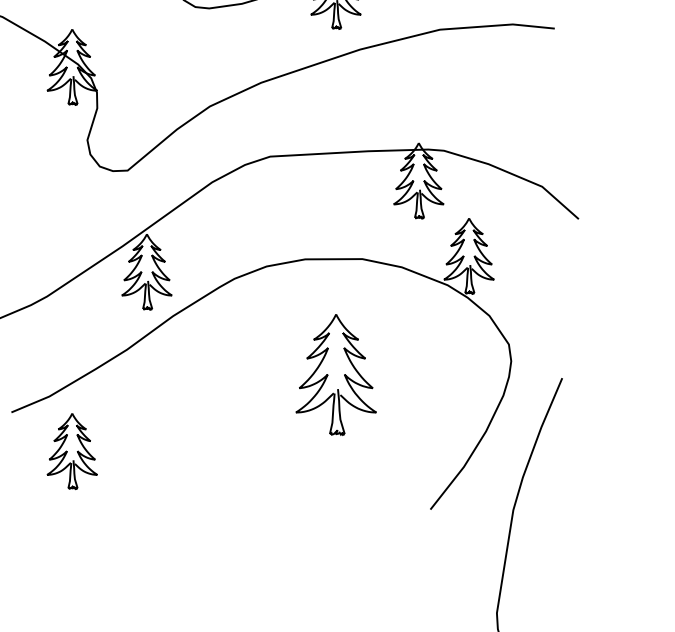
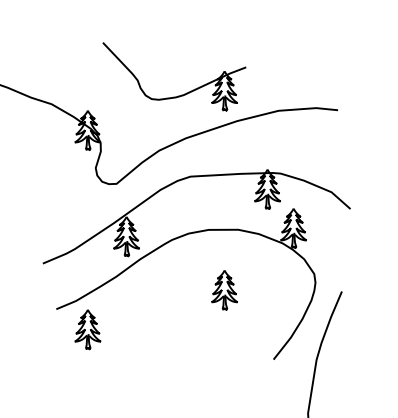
part: (335, 376) -> (224, 290), size x0.62

